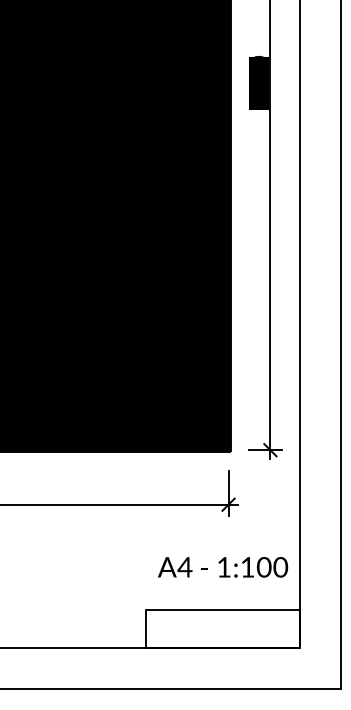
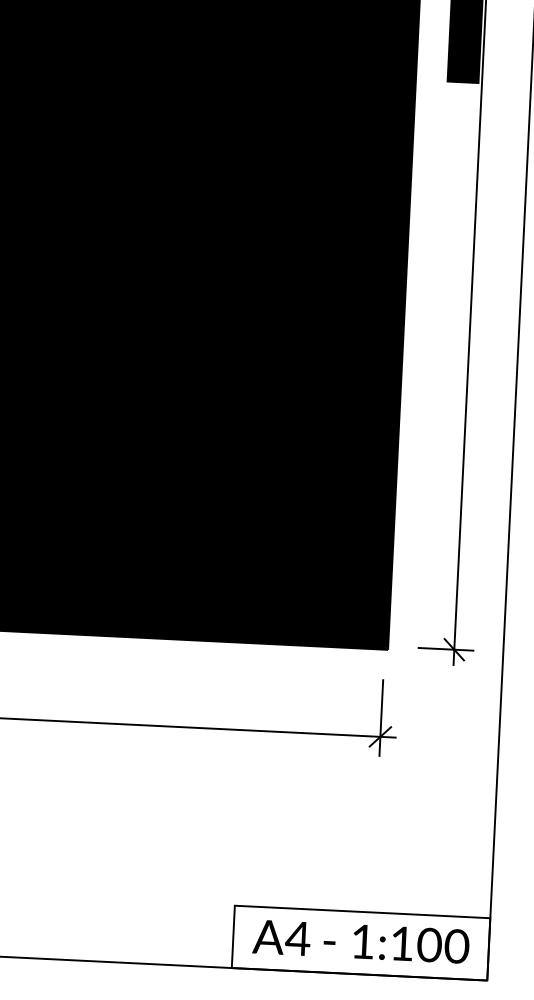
text: (223, 567) -> (361, 942), moved

